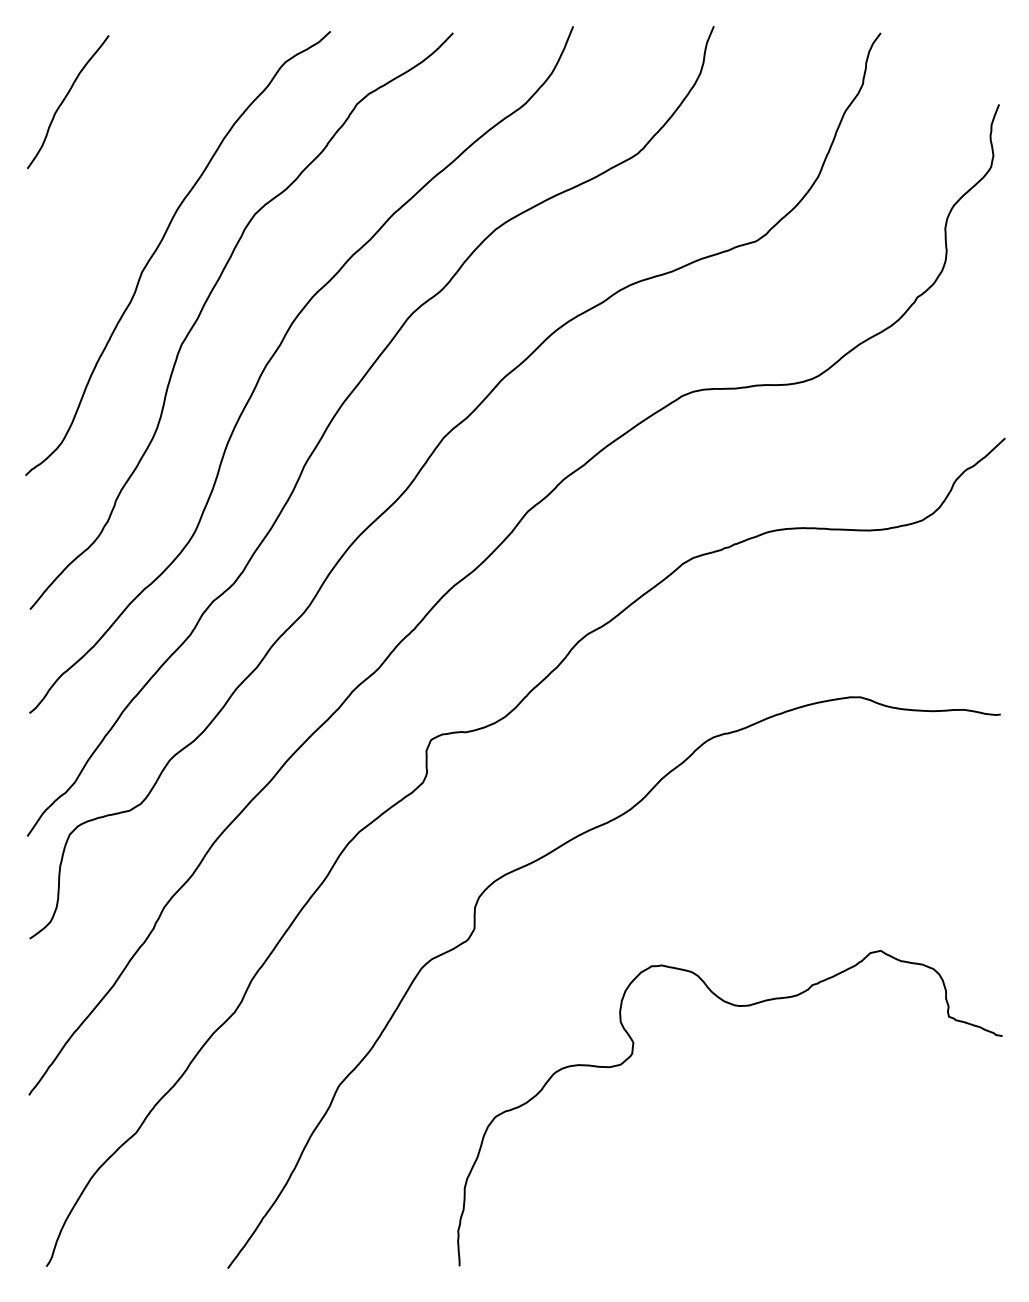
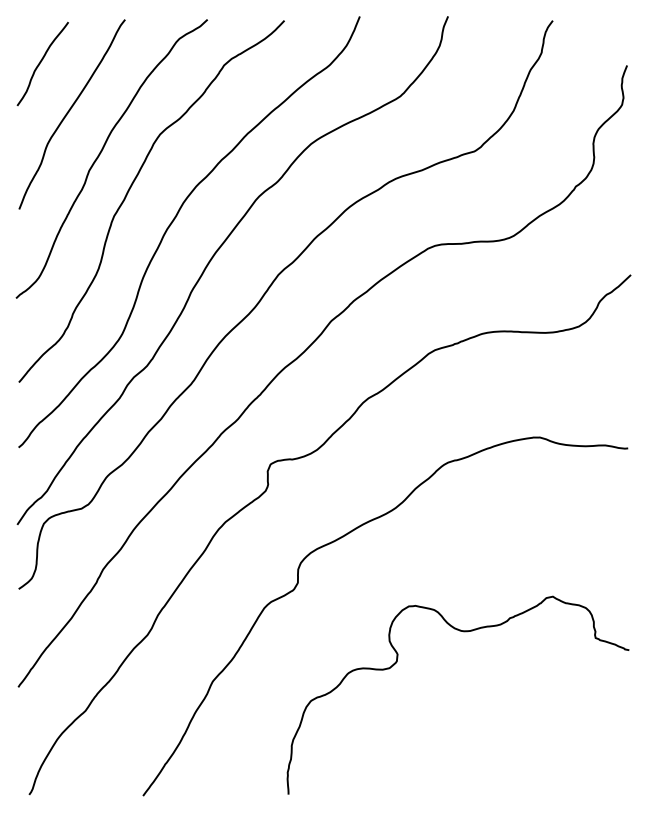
curve: (110, 179) -> (69, 112), added

